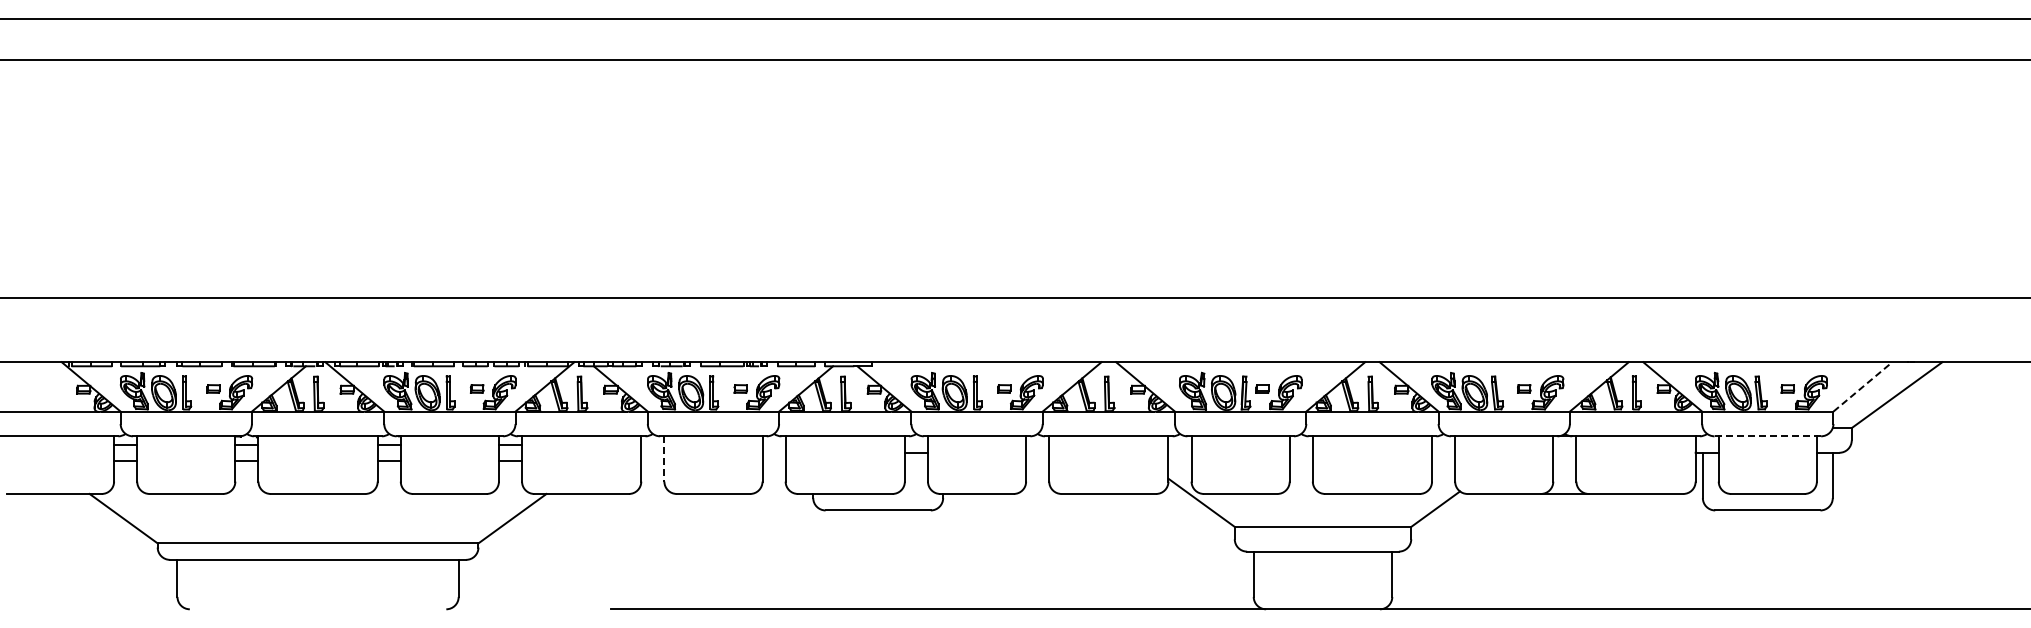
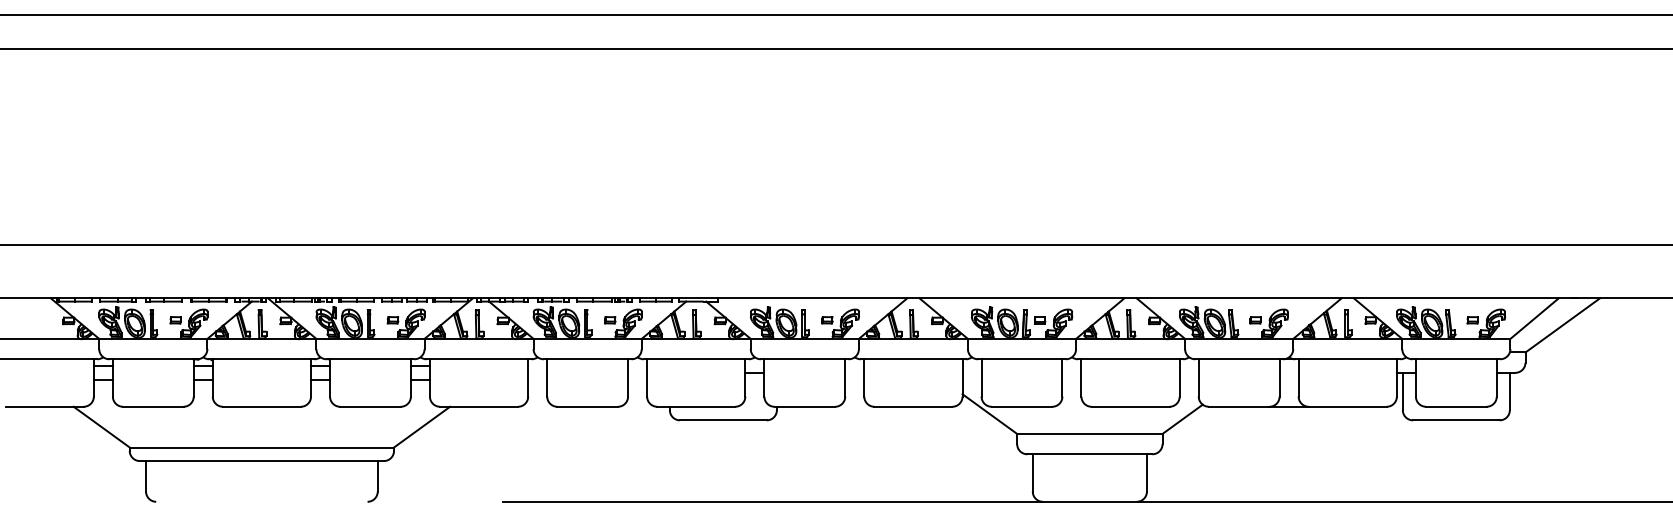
line: (1863, 386) -> (1535, 318), dashed -> solid
line: (1767, 436) -> (1456, 359), dashed -> solid
line: (664, 458) -> (547, 377), dashed -> solid

